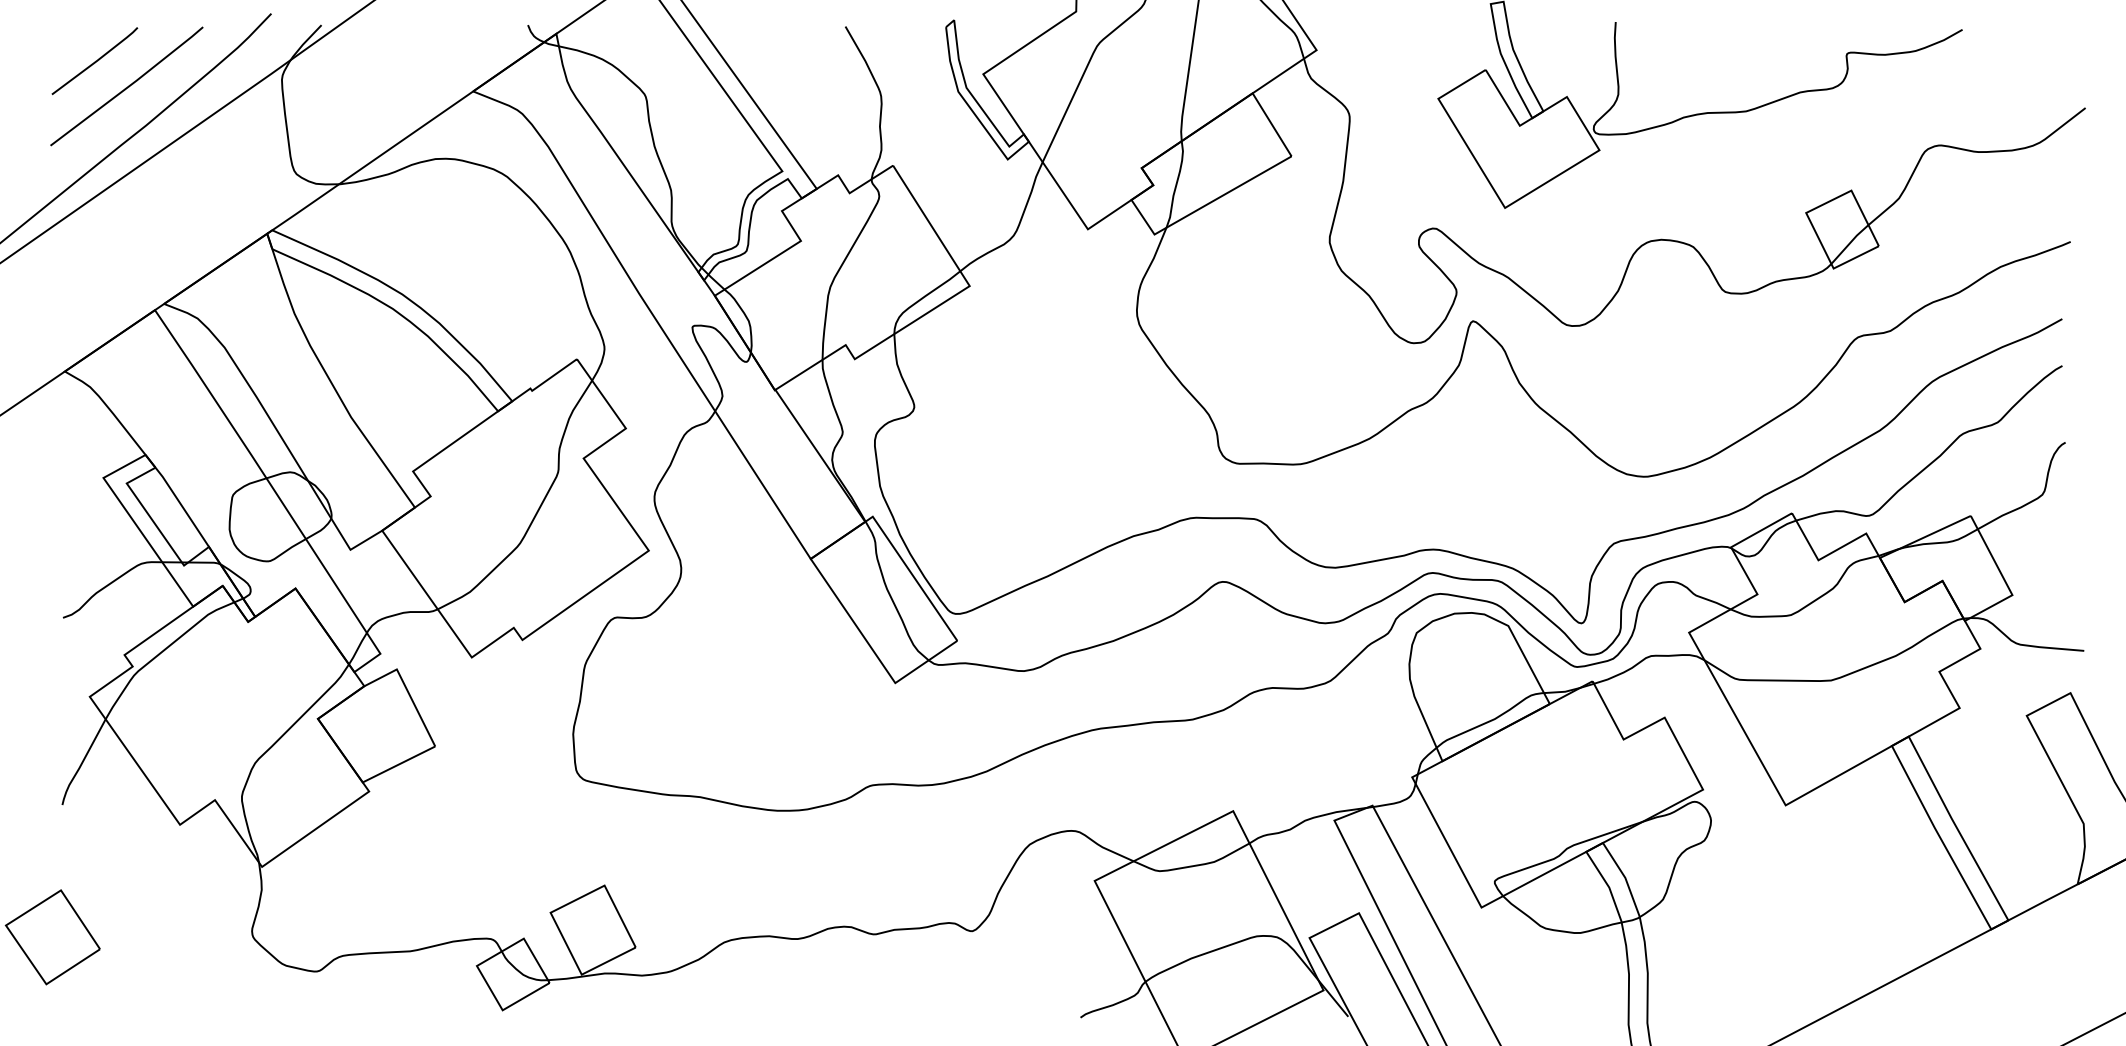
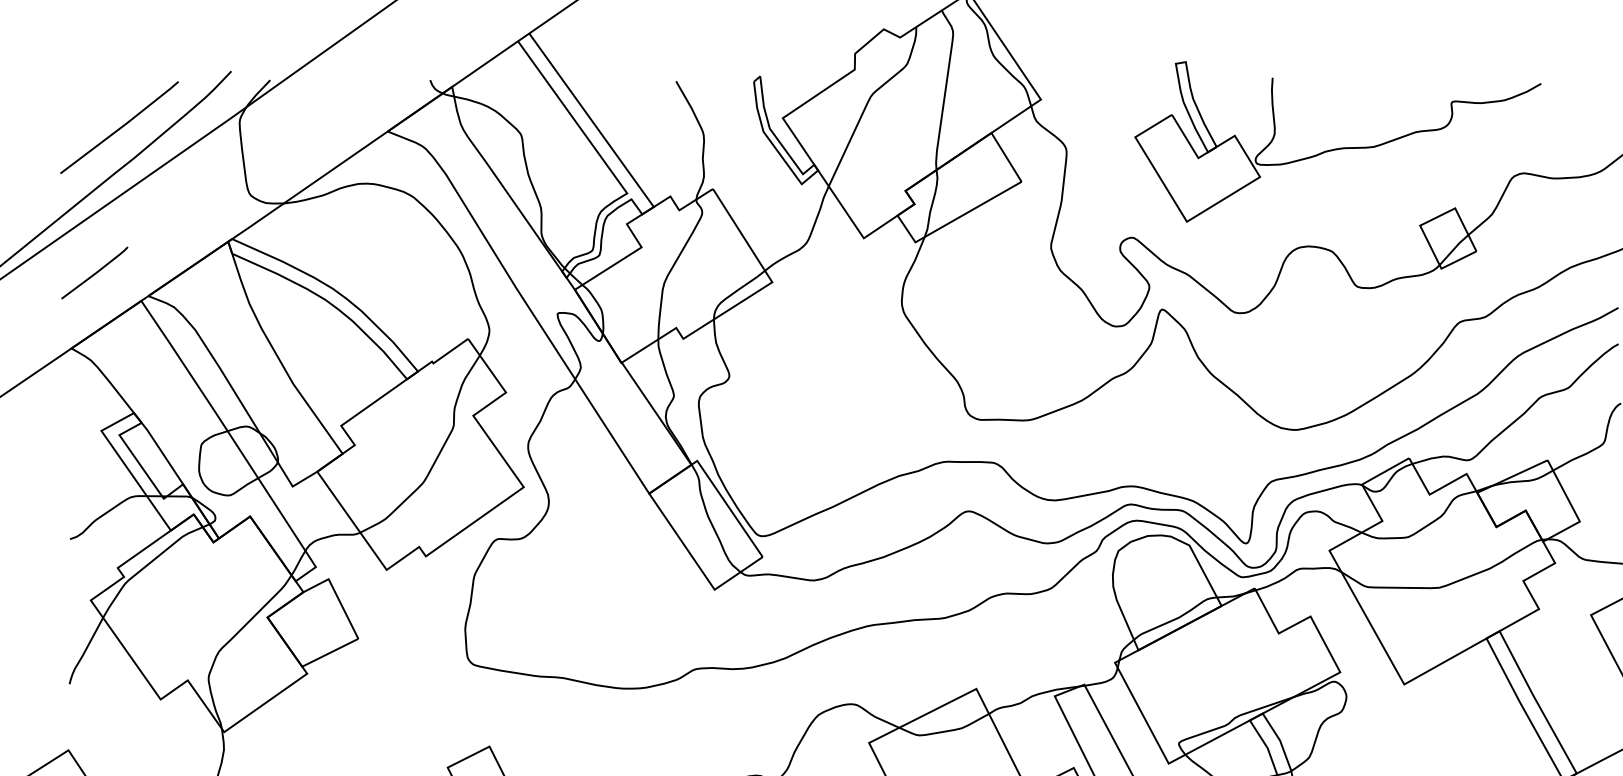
line: (94, 61) -> (94, 273), moved

